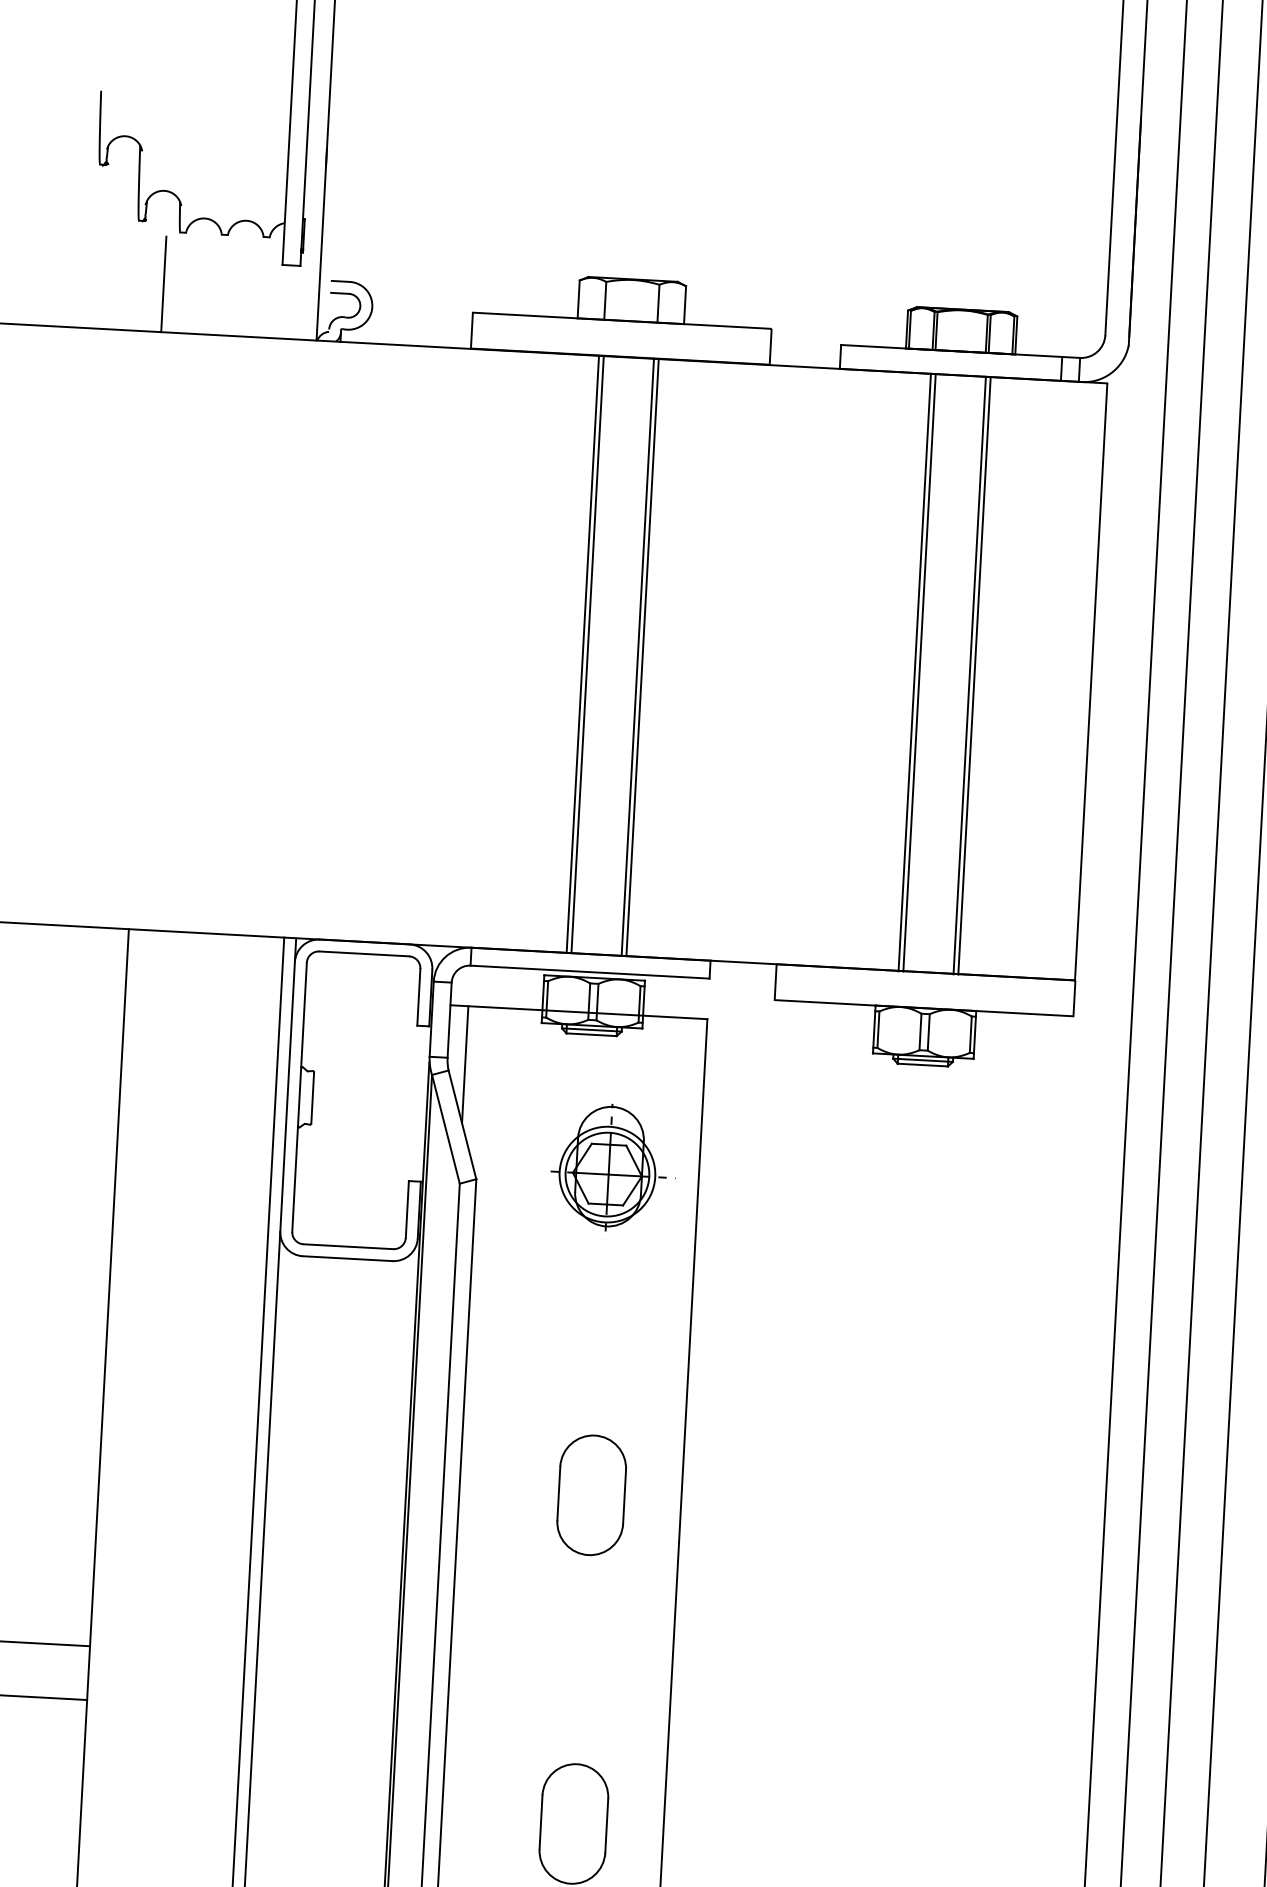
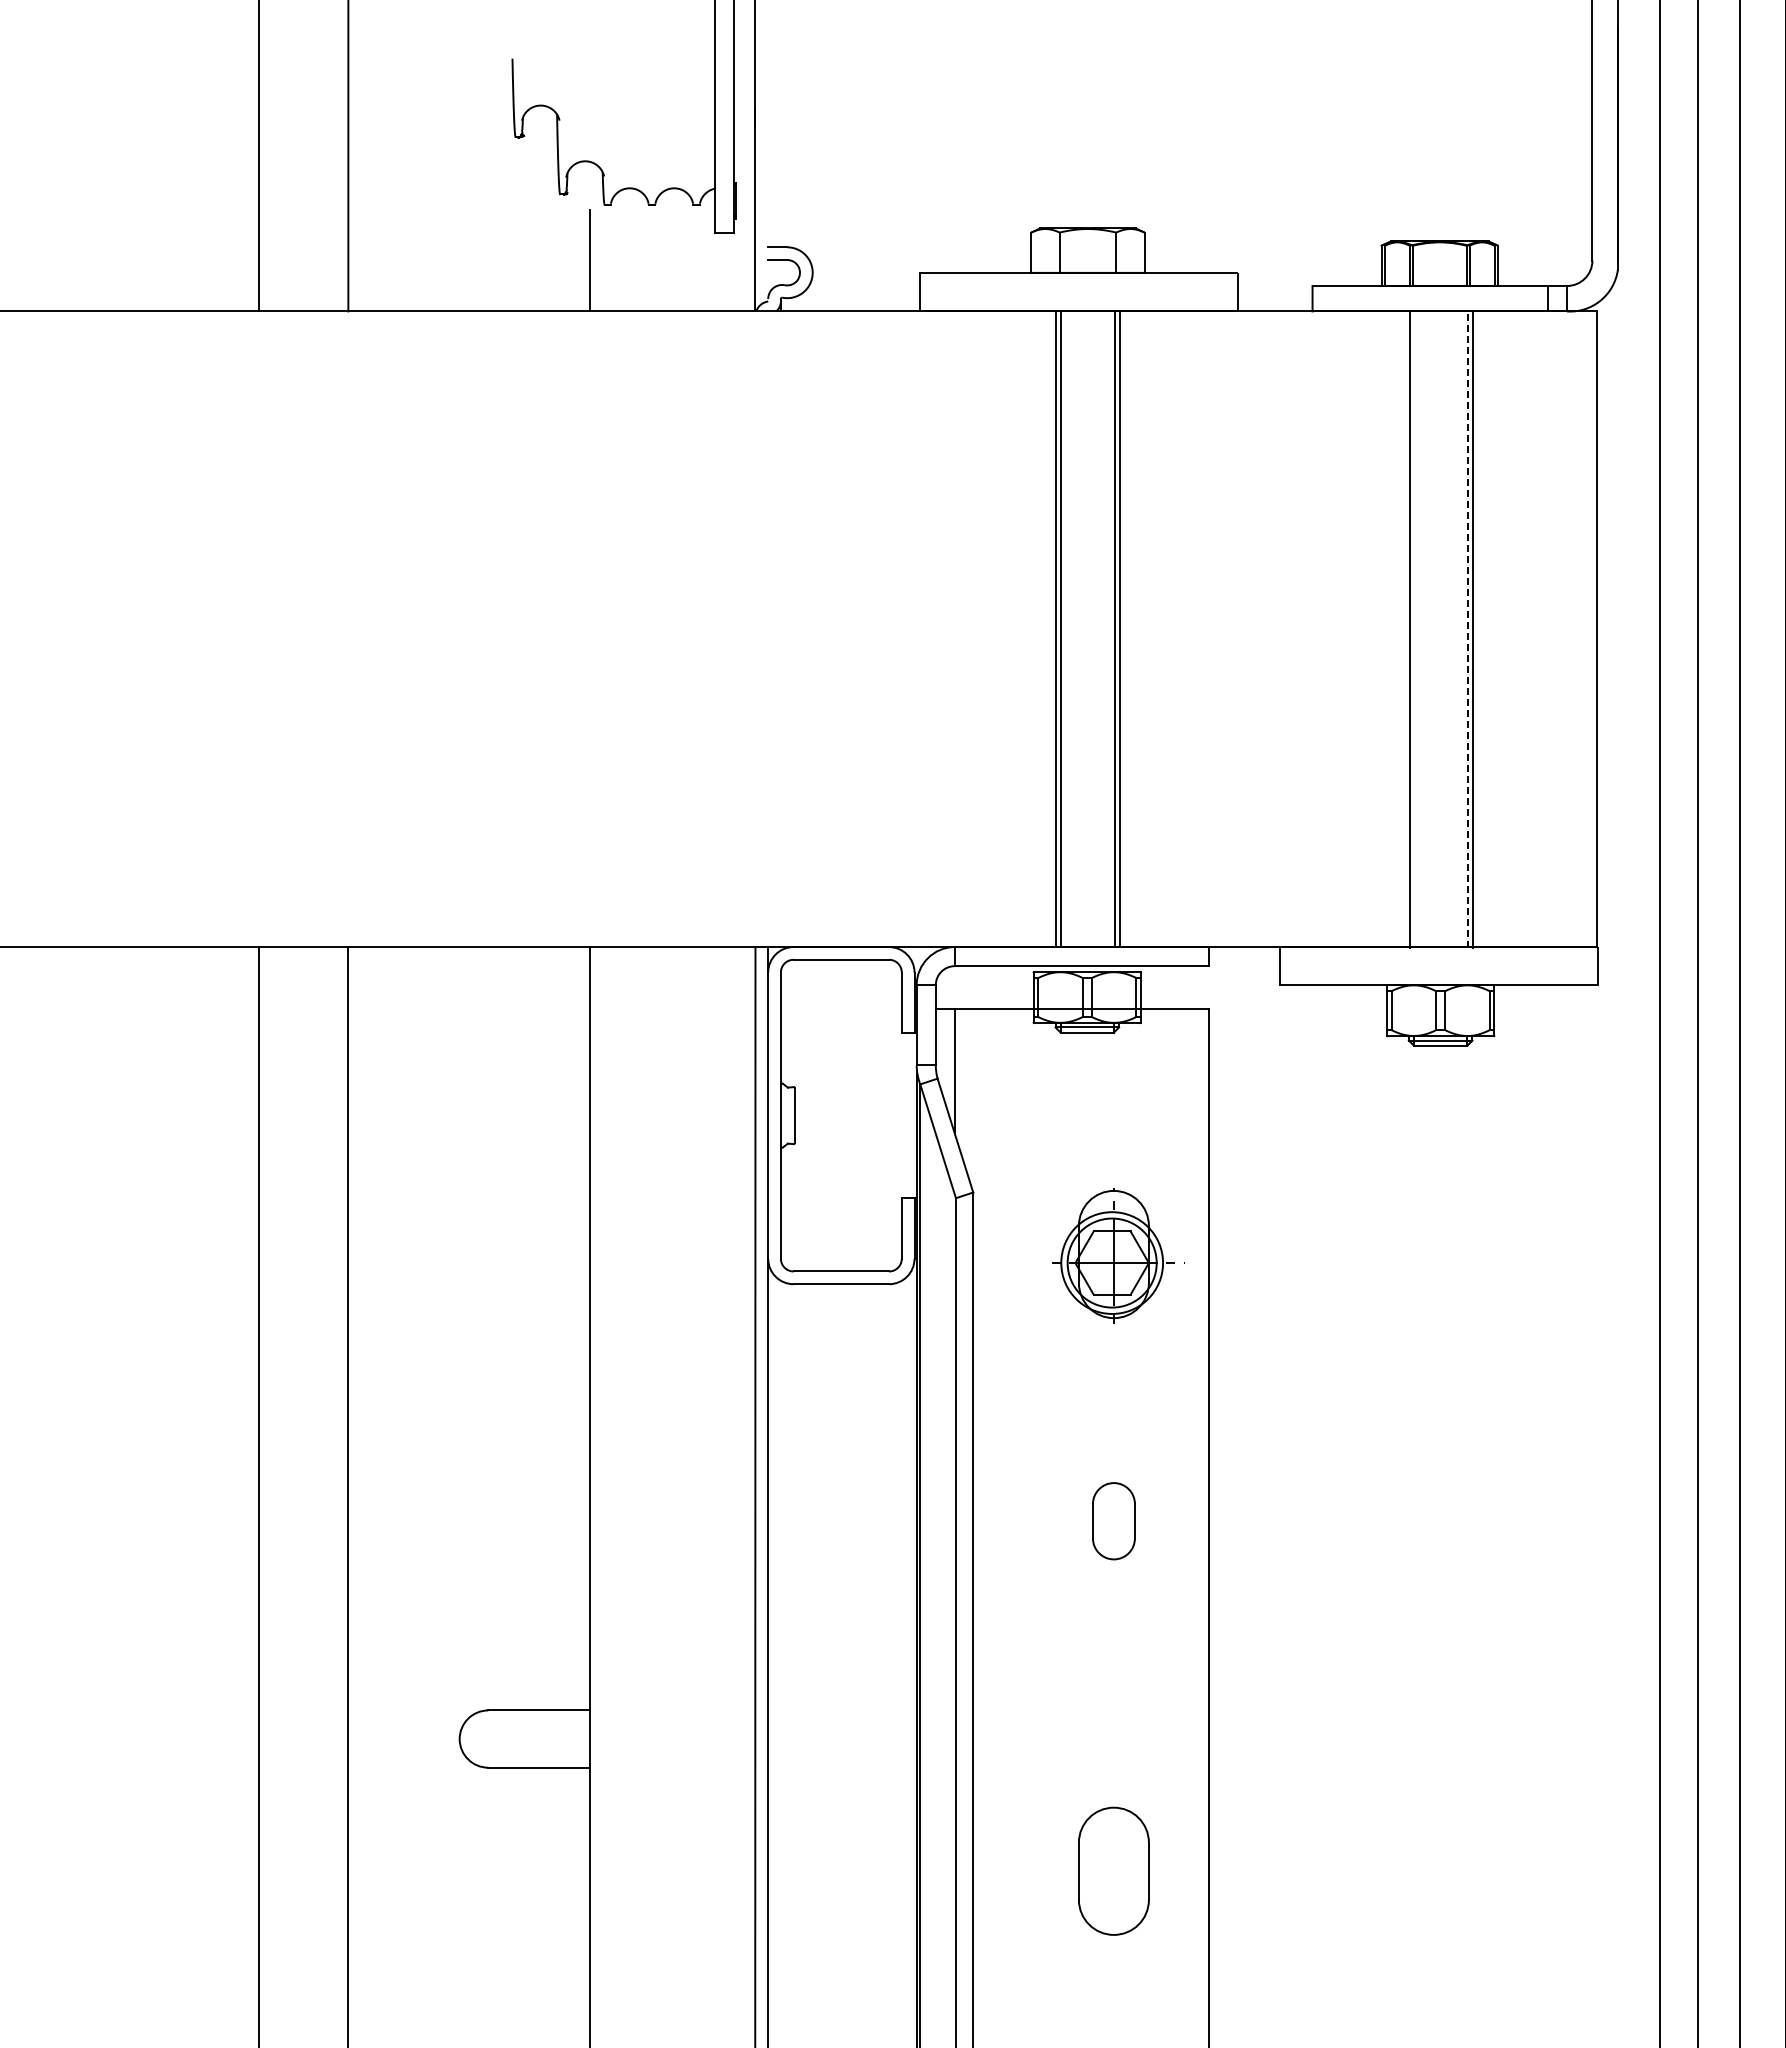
line: (919, 672) -> (1414, 629), removed
line: (970, 675) -> (1468, 629), solid -> dashed
part: (613, 1167) -> (1118, 1255), moved
part: (591, 1494) -> (1113, 1520), size x0.6

